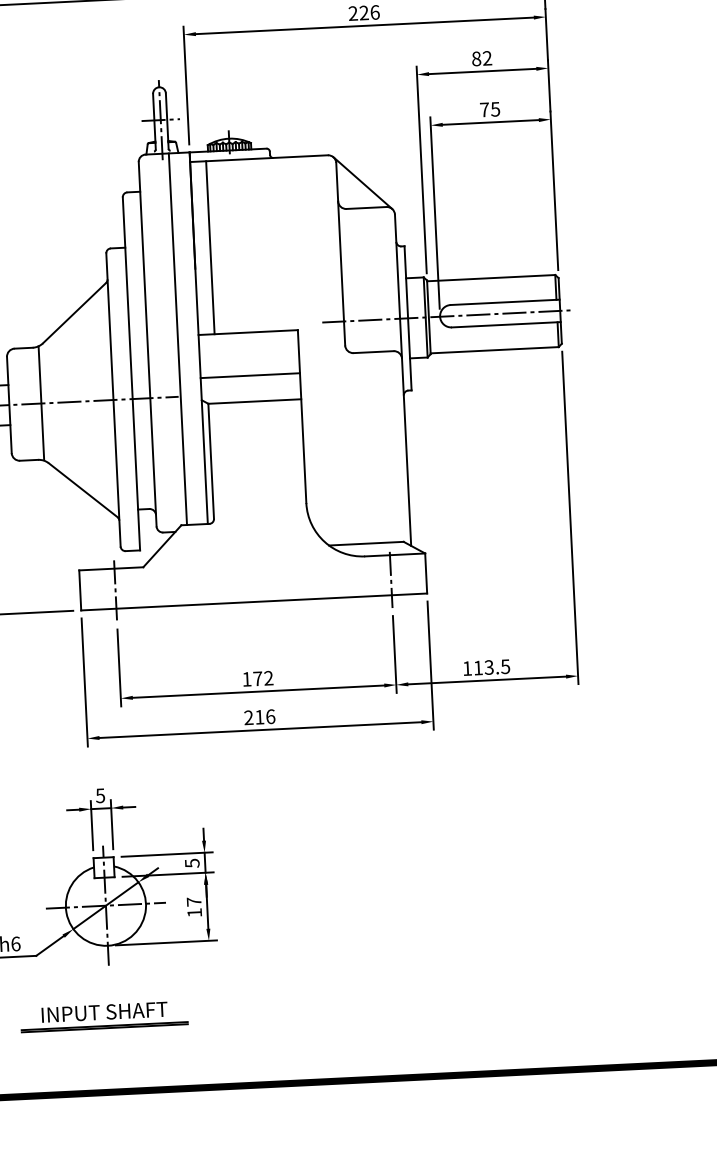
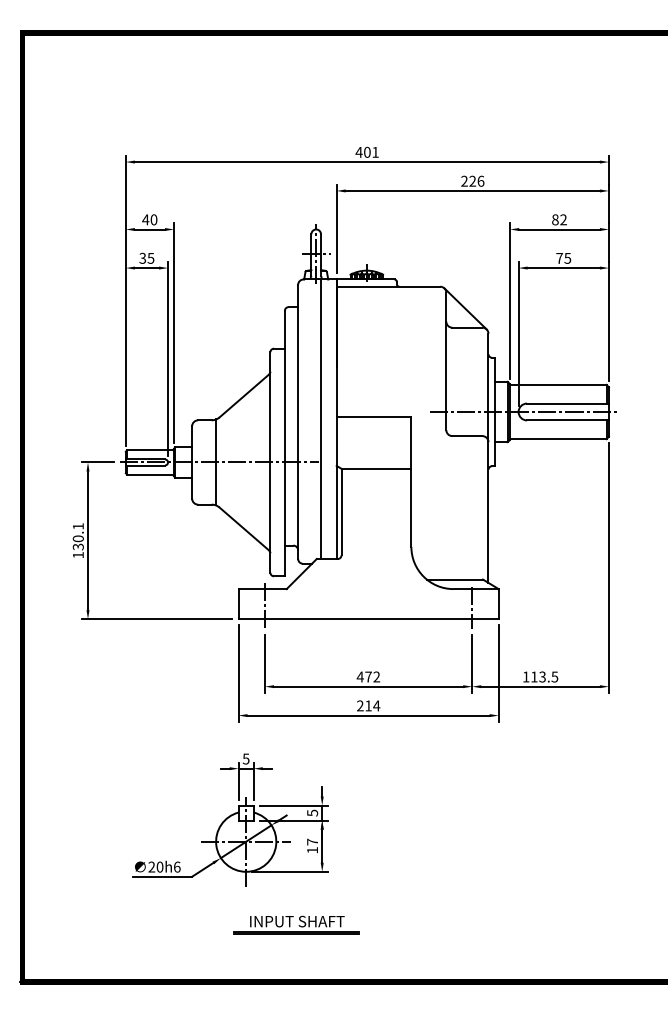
line: (210, 247) -> (348, 351), removed
line: (249, 376) -> (373, 449), removed
text: (245, 678) -> (359, 676), 172 -> 472
text: (270, 716) -> (376, 705), 216 -> 214
part: (103, 1016) -> (296, 924), moved

